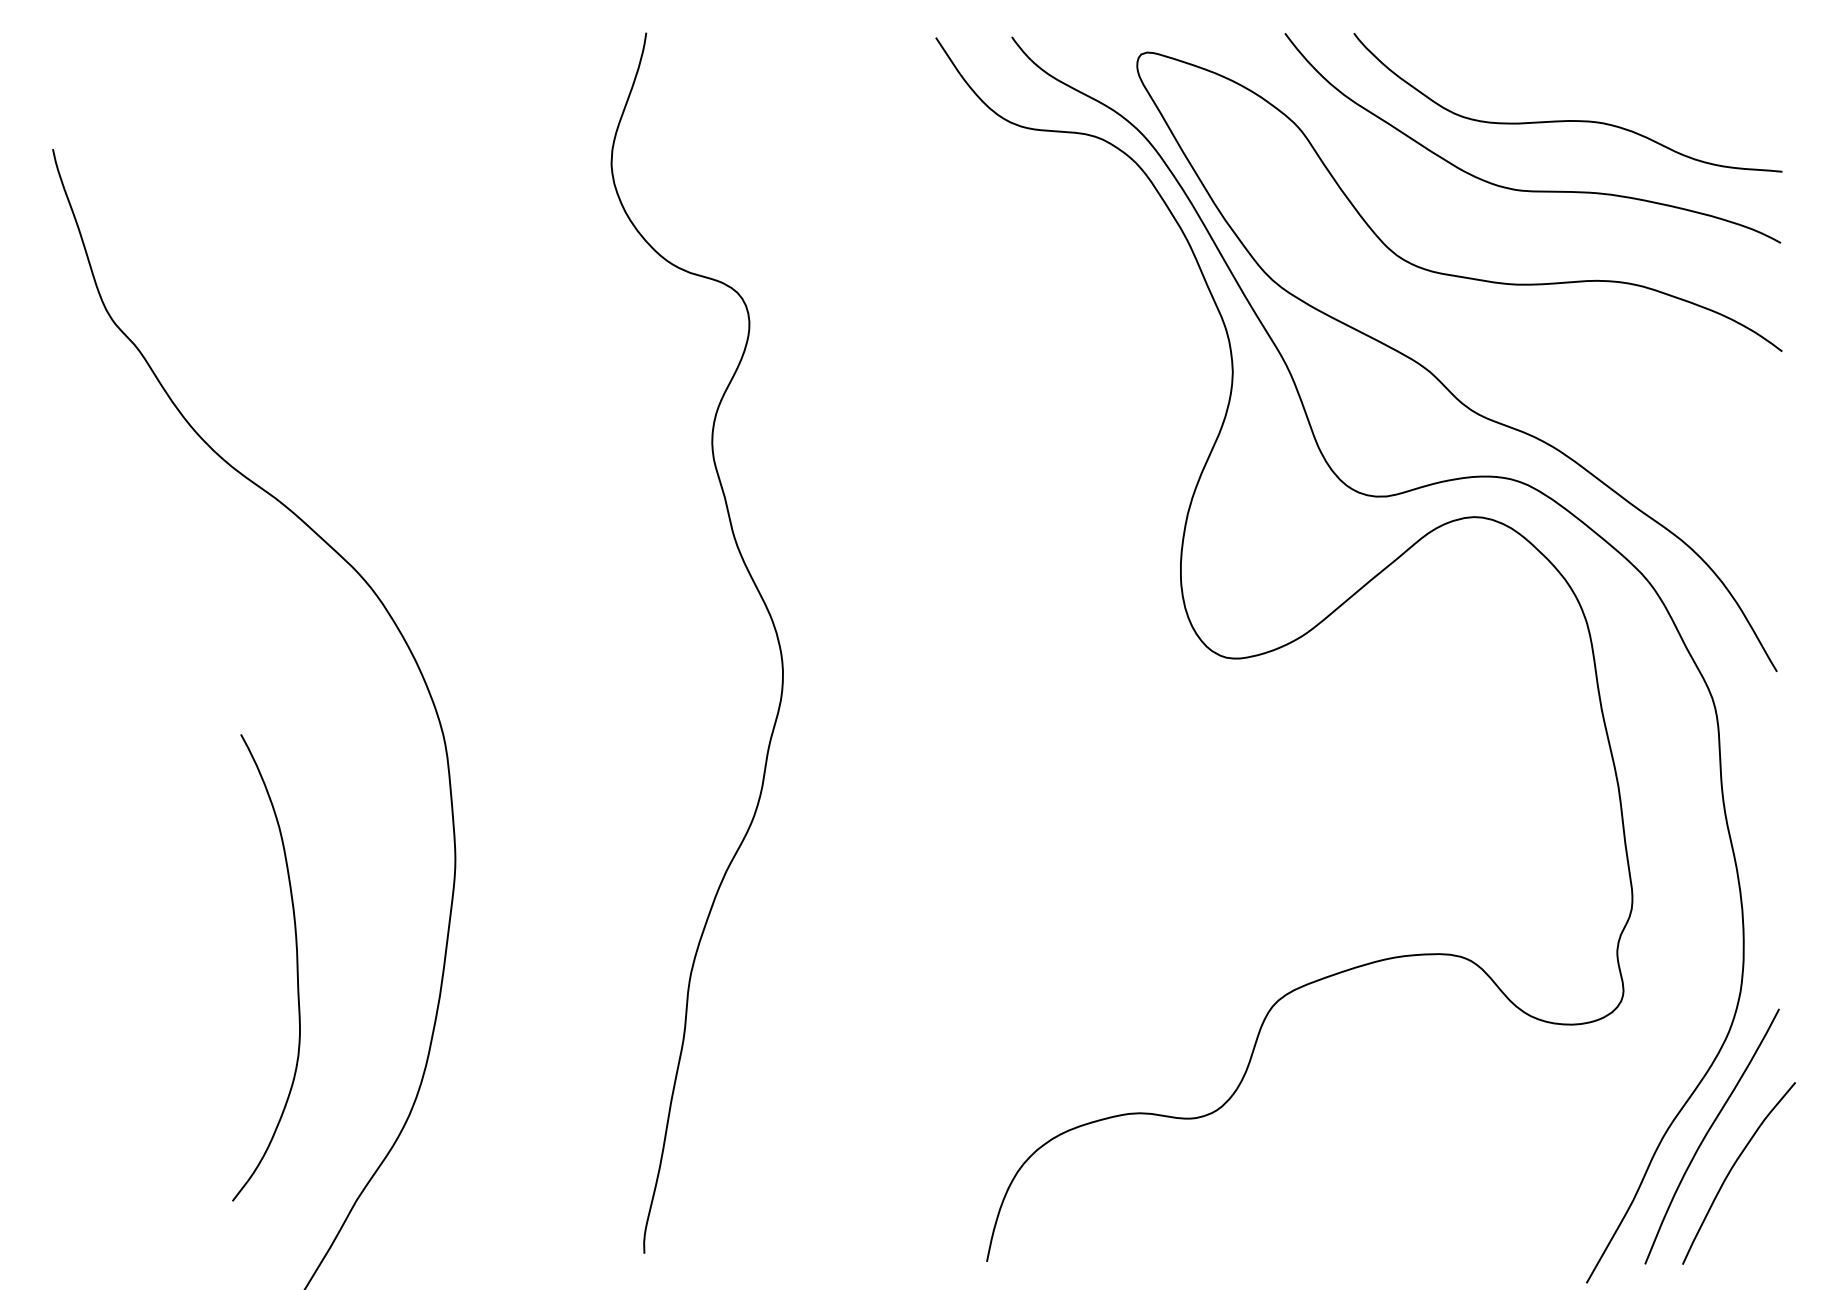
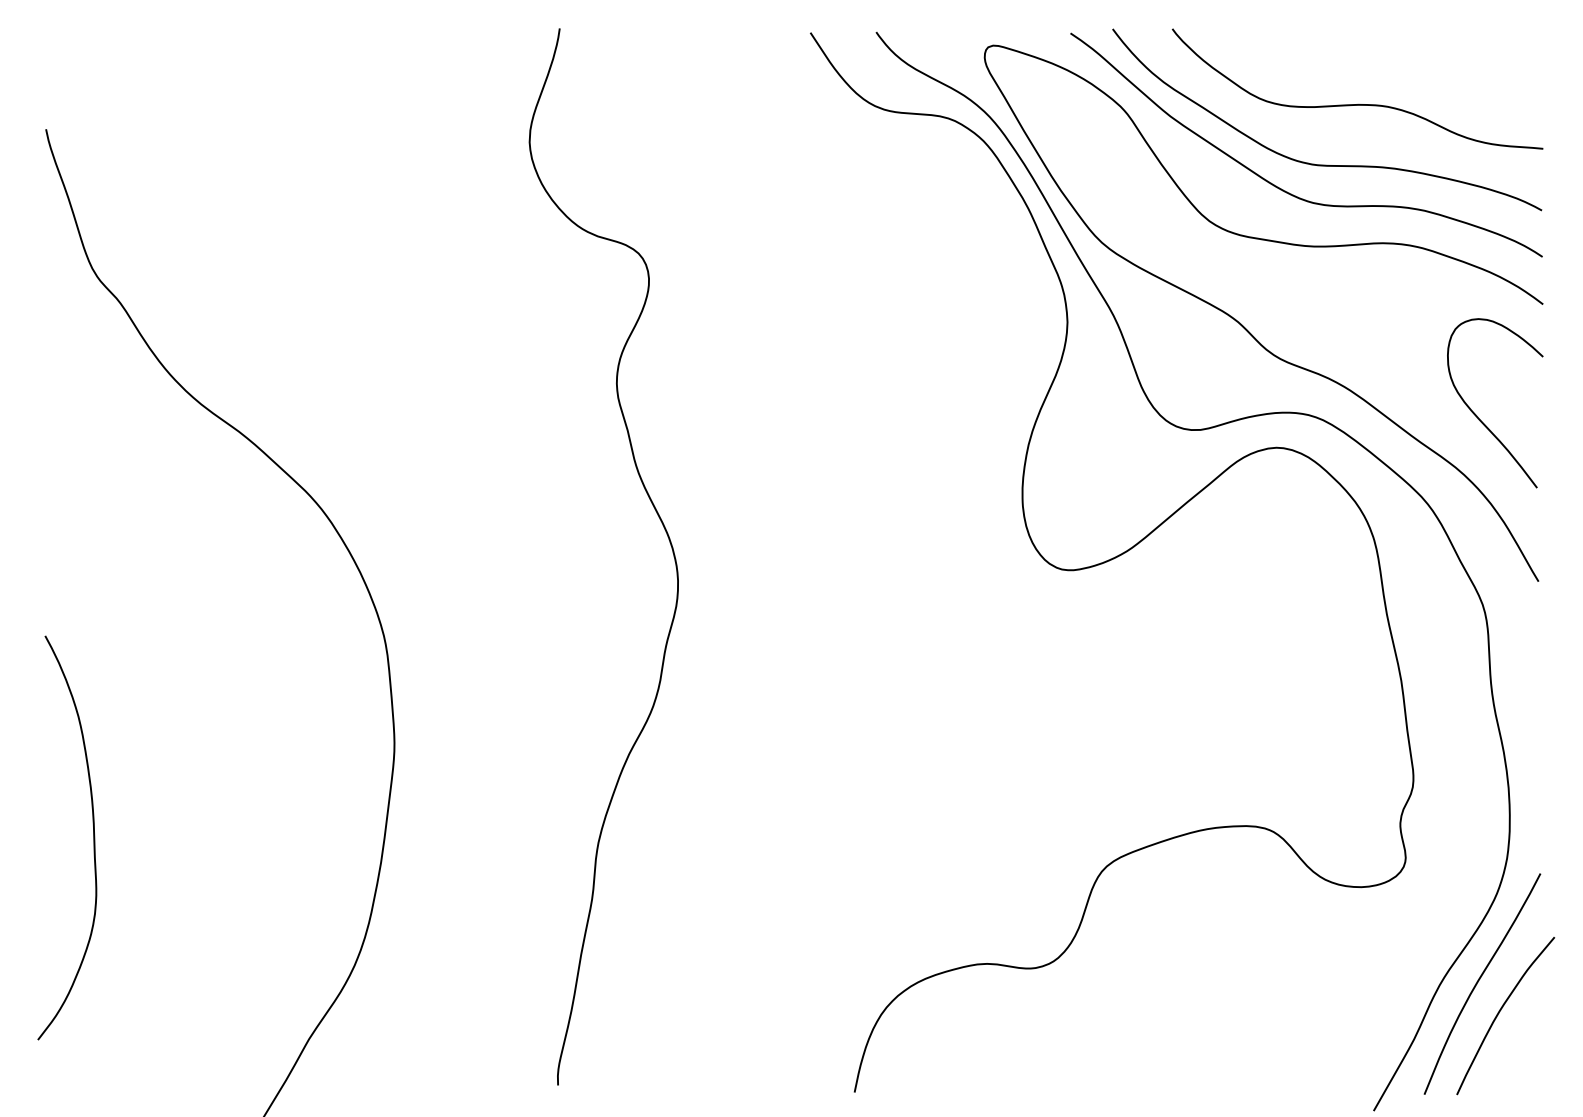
curve: (1483, 219) -> (1284, 190), added
curve: (1708, 482) -> (1479, 417), added
curve: (296, 967) -> (93, 837), moved

